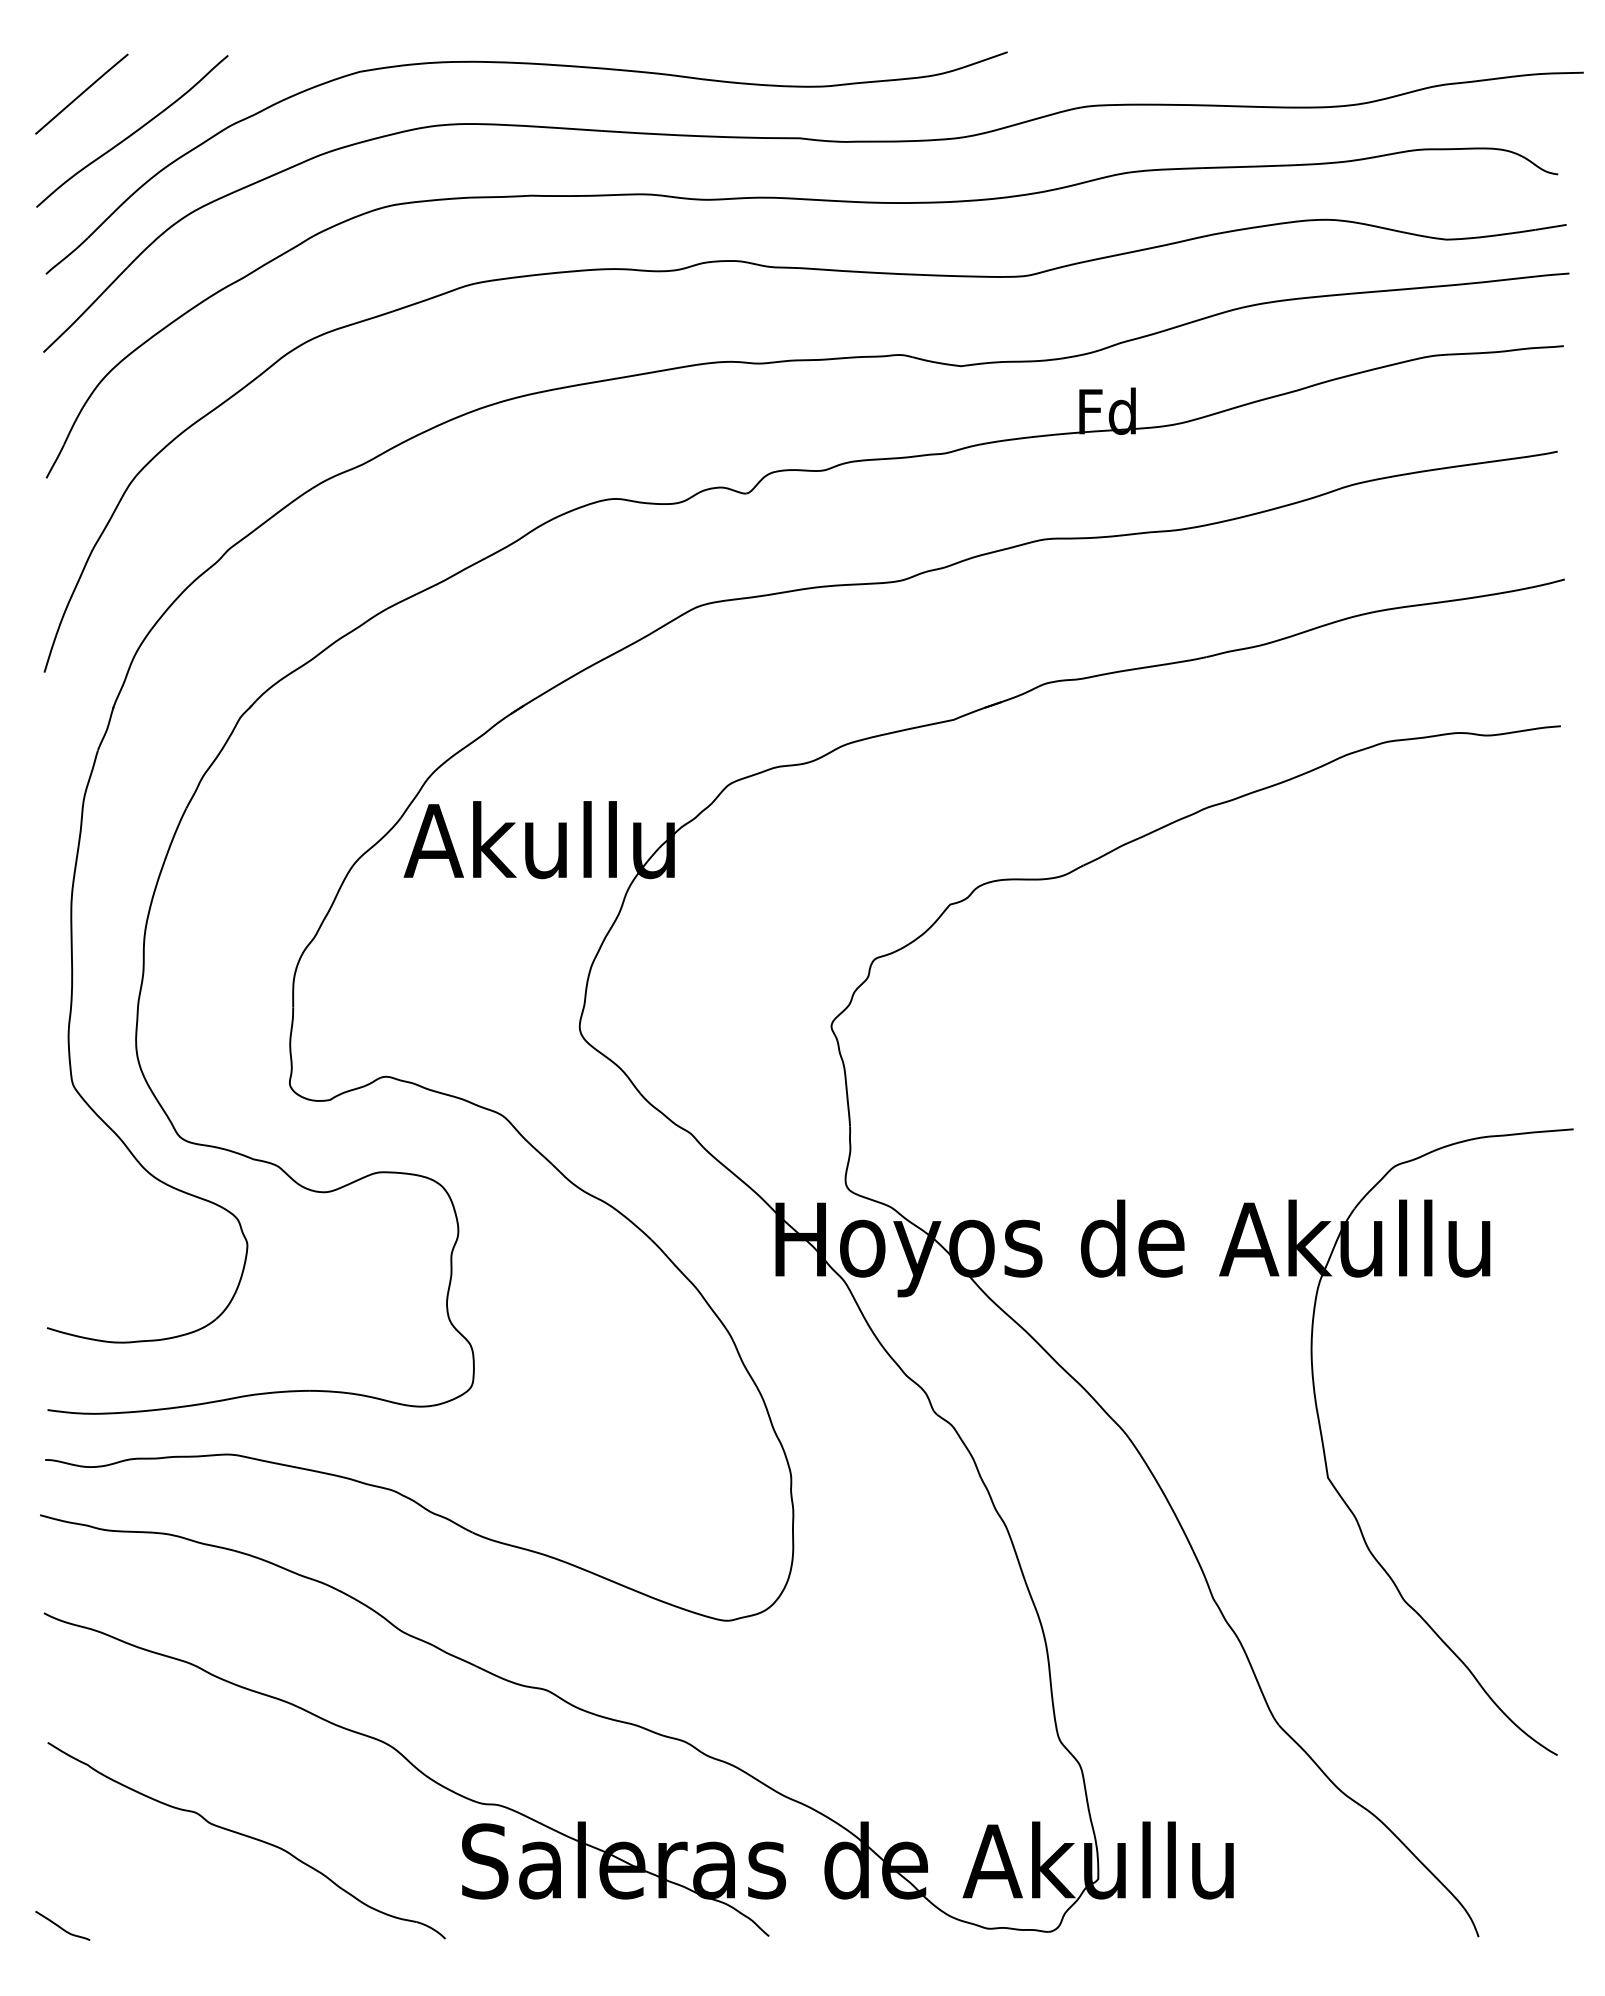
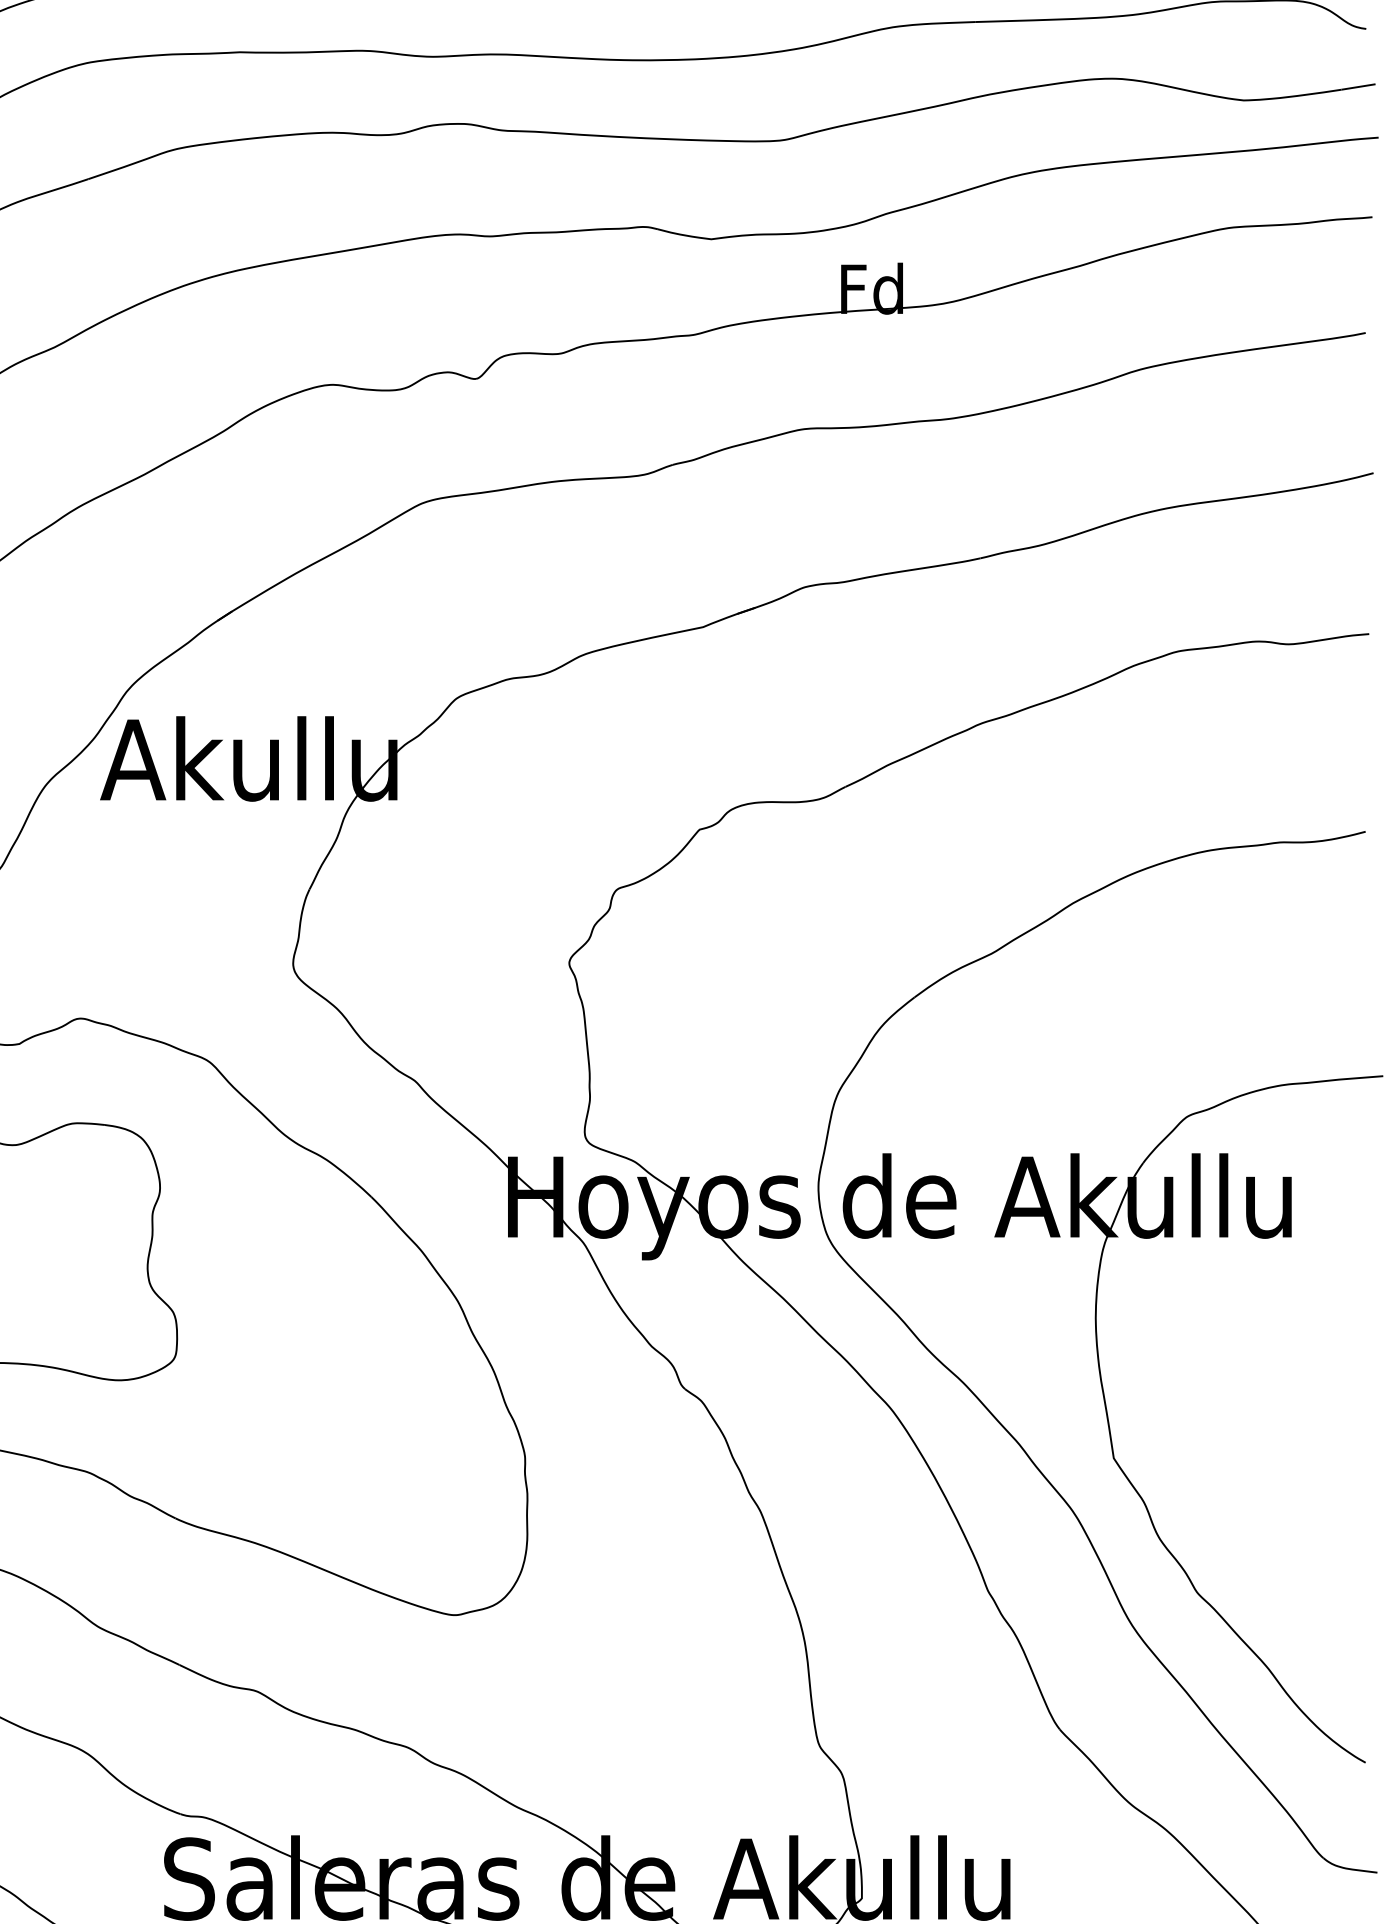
part: (1228, 1448) -> (1004, 1426), added

